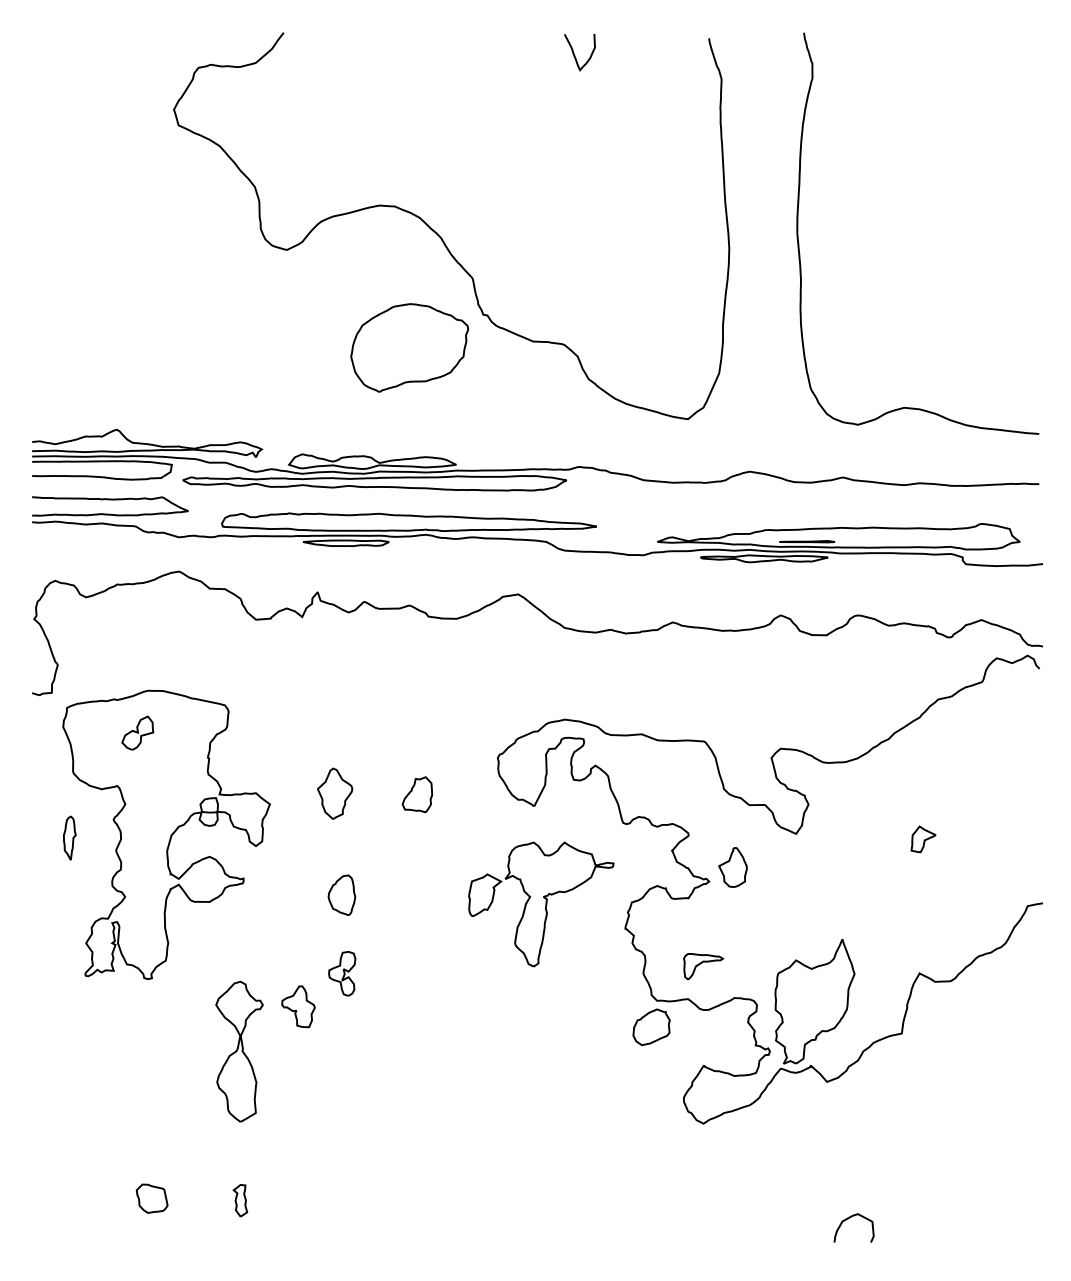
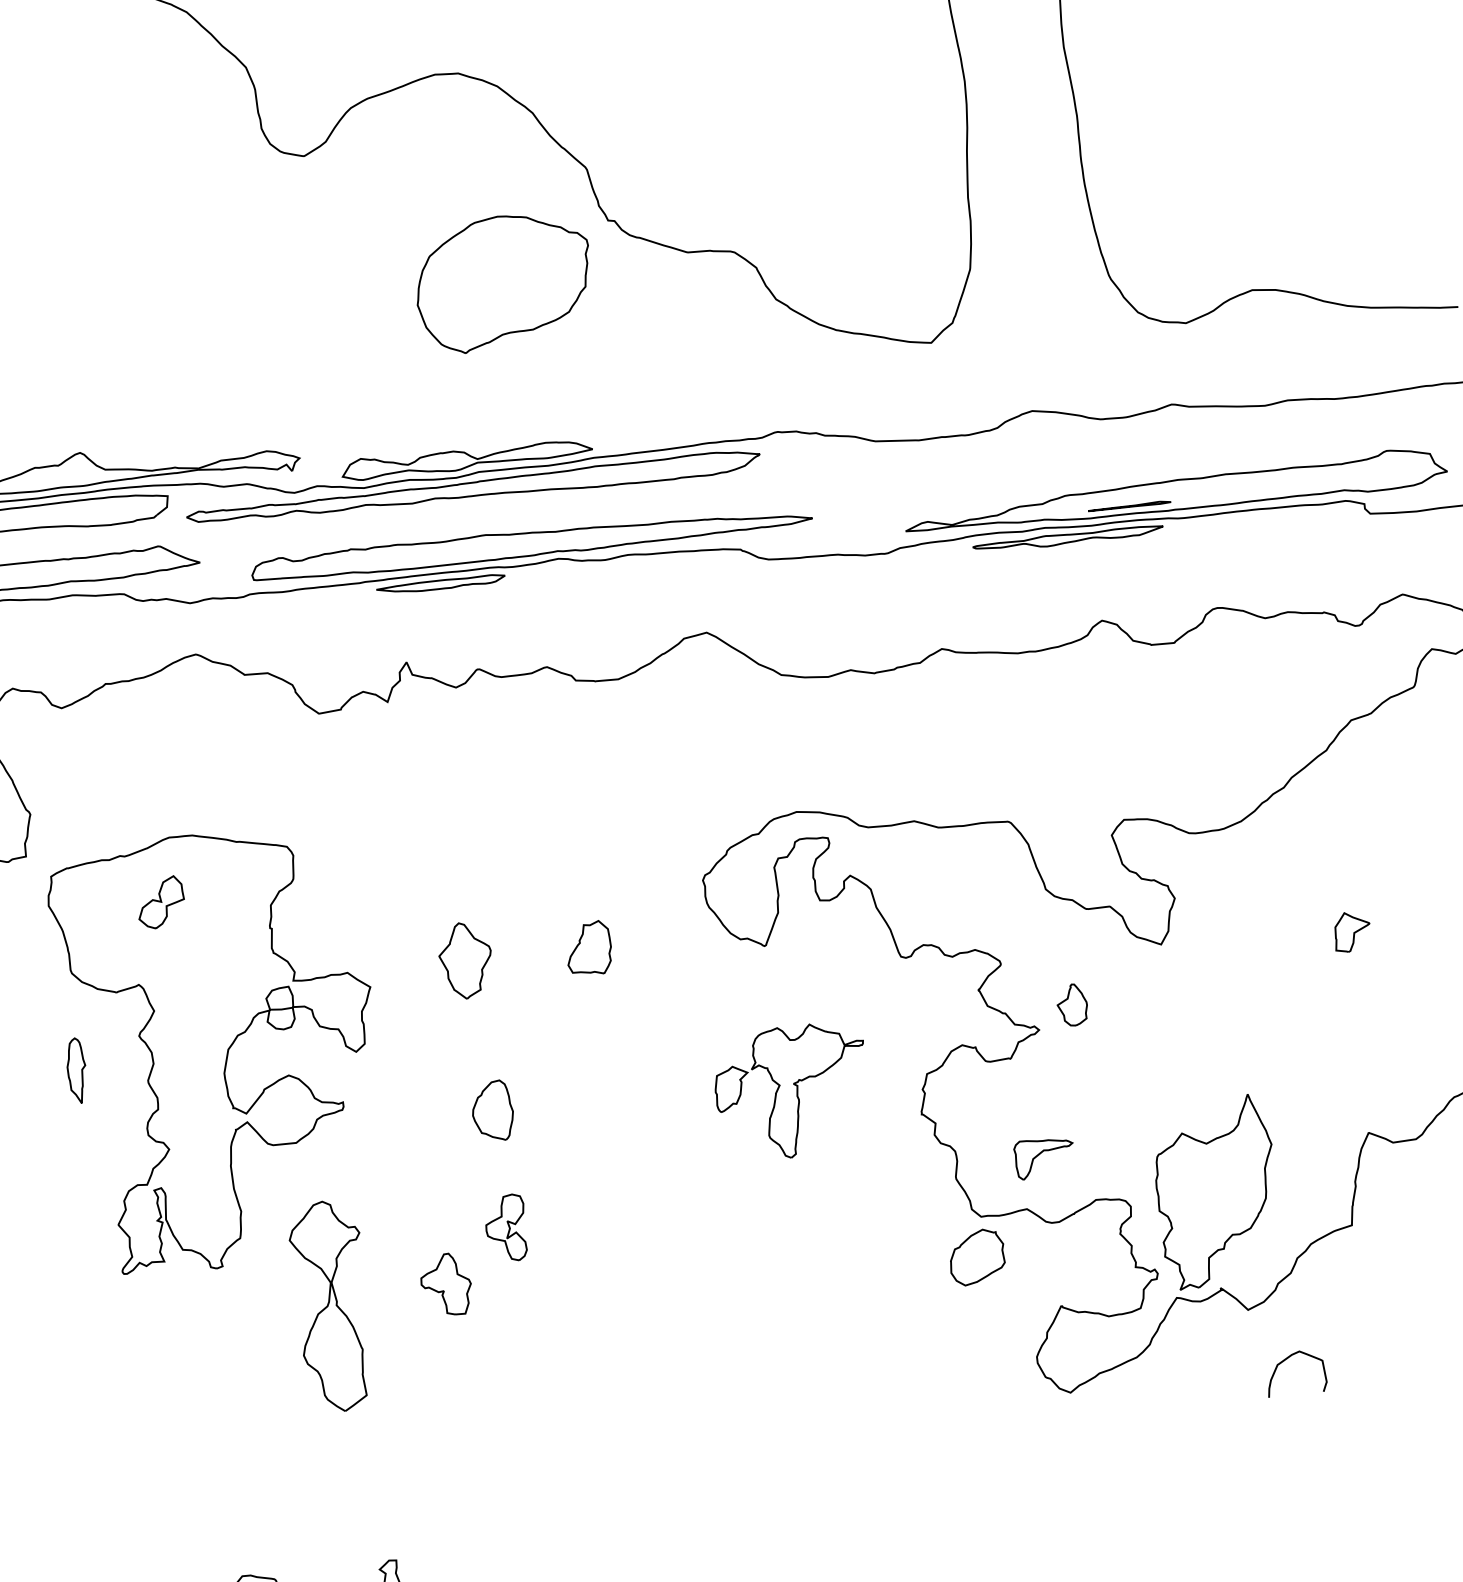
part: (732, 867) -> (1071, 1005), size x0.7
part: (541, 904) -> (792, 1091), size x0.7
part: (239, 1051) -> (332, 1306), moved
curve: (848, 1219) -> (1286, 1361), moved

